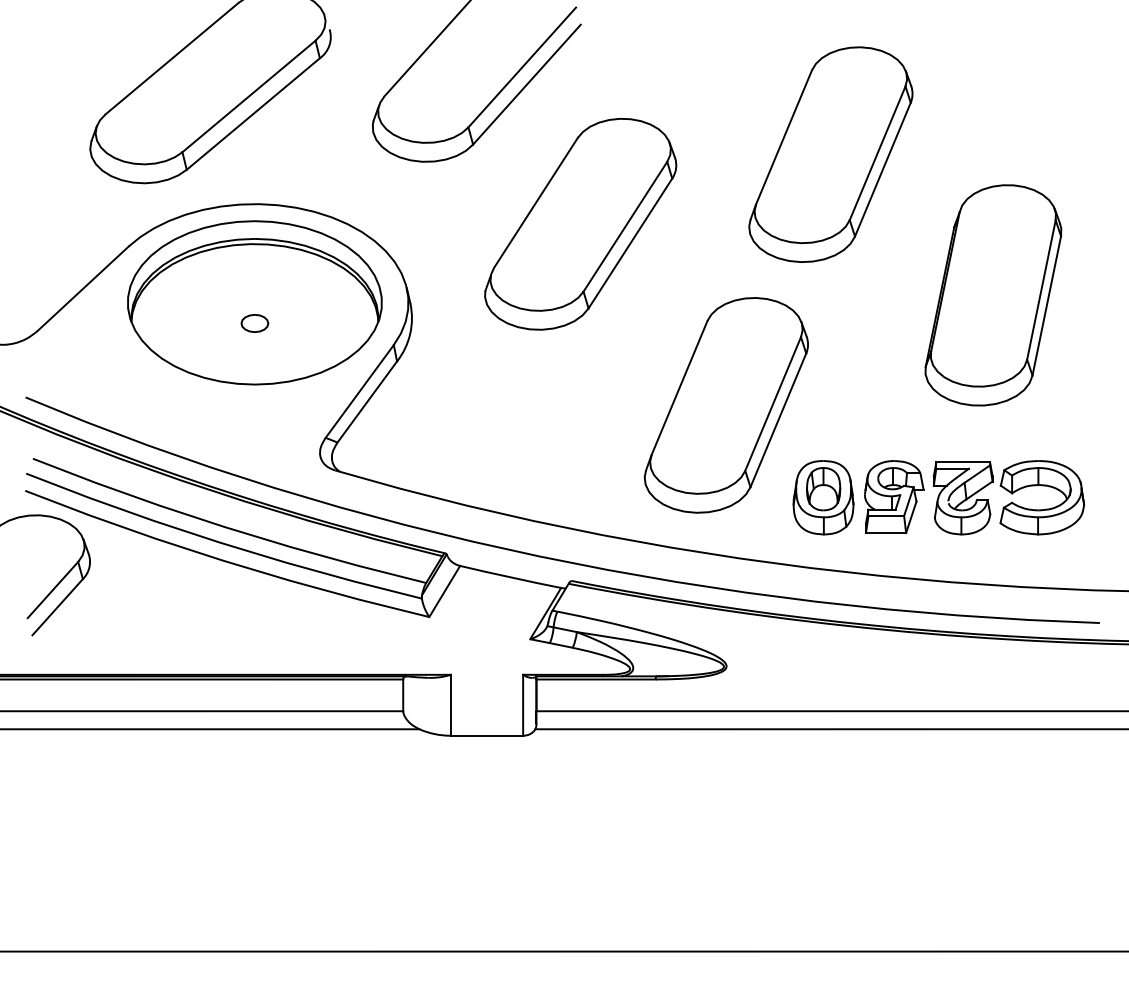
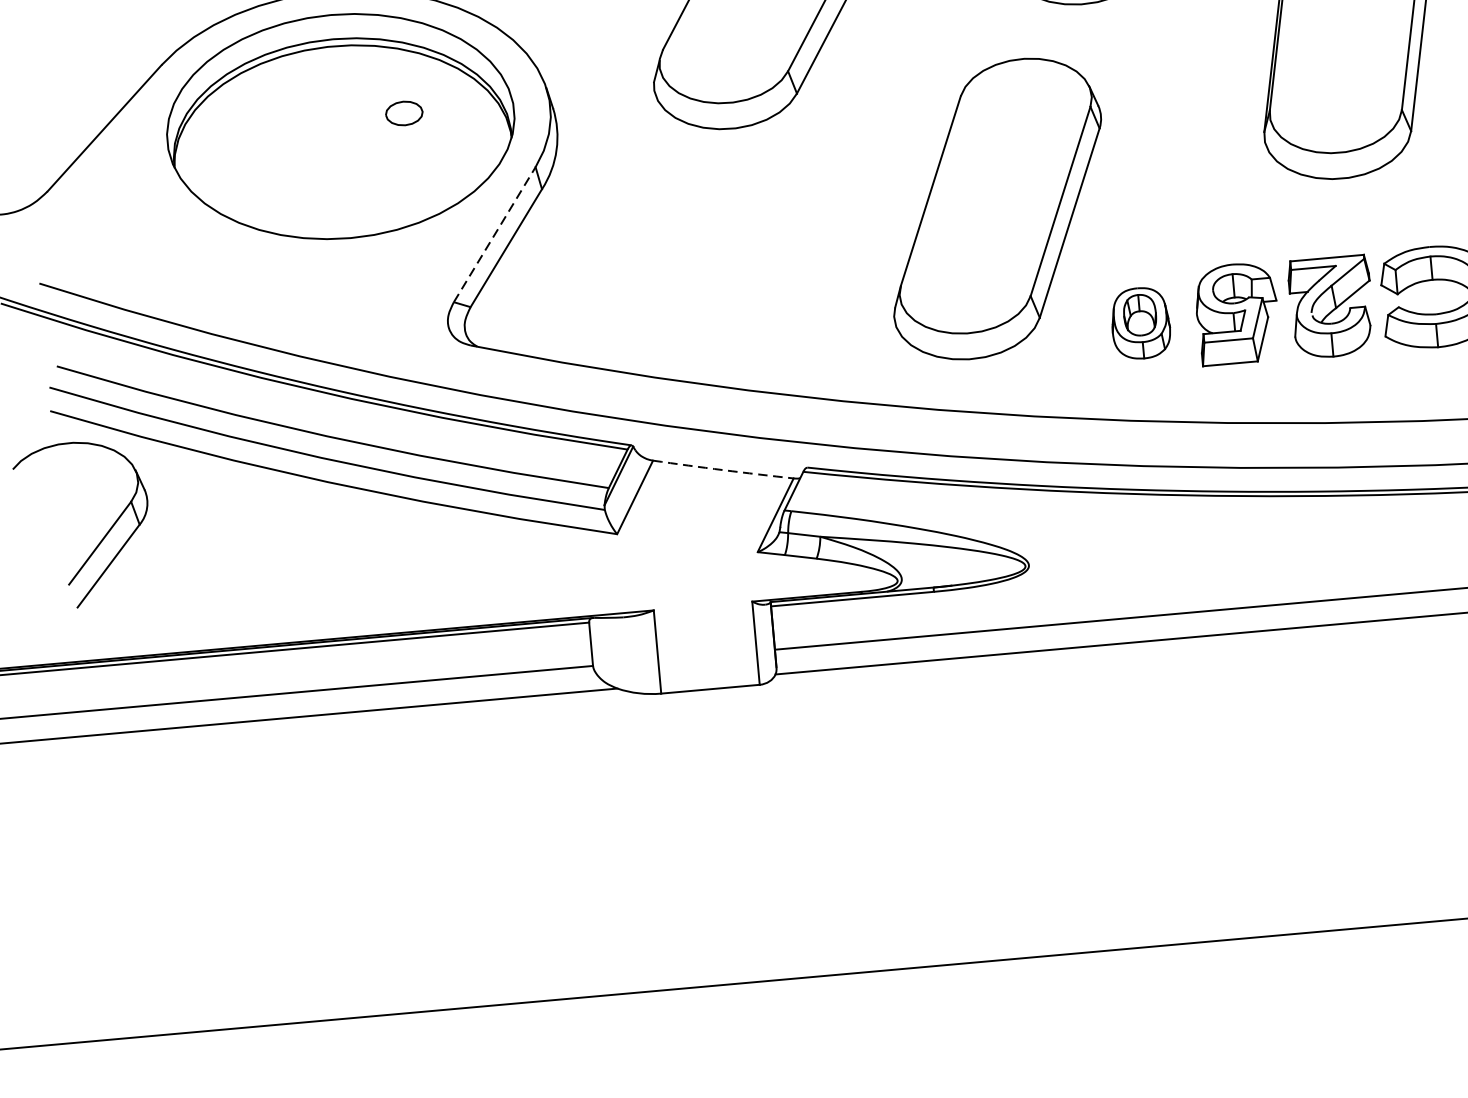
part: (254, 323) -> (403, 113), moved
line: (359, 391) -> (494, 234), solid -> dashed
part: (823, 497) -> (1140, 322), size x0.7
arc: (510, 577) -> (723, 470), solid -> dashed

